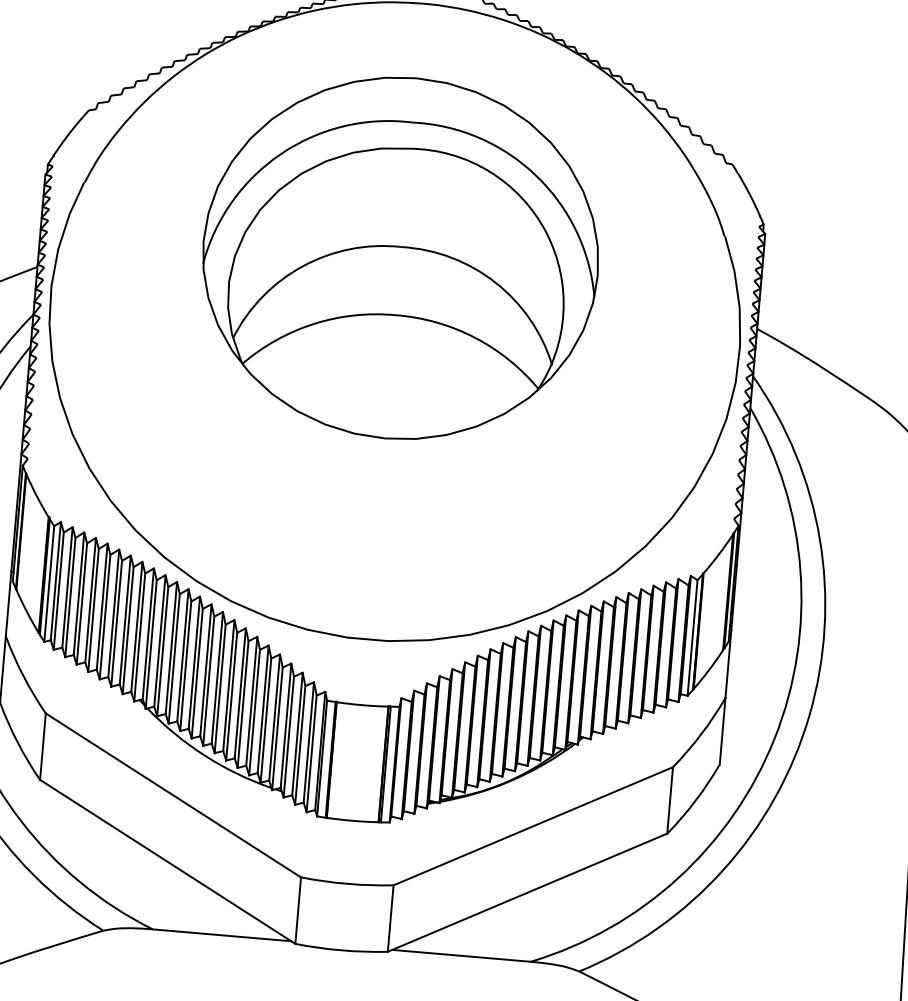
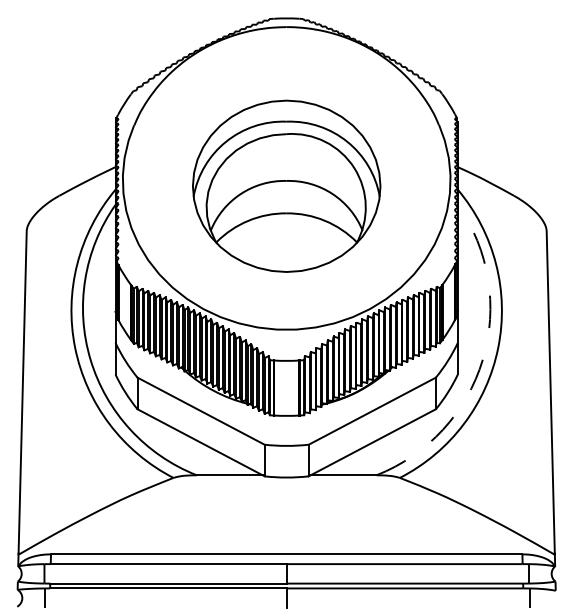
part: (400, 256) -> (286, 185), moved
arc: (774, 737) -> (482, 359), solid -> dashed

